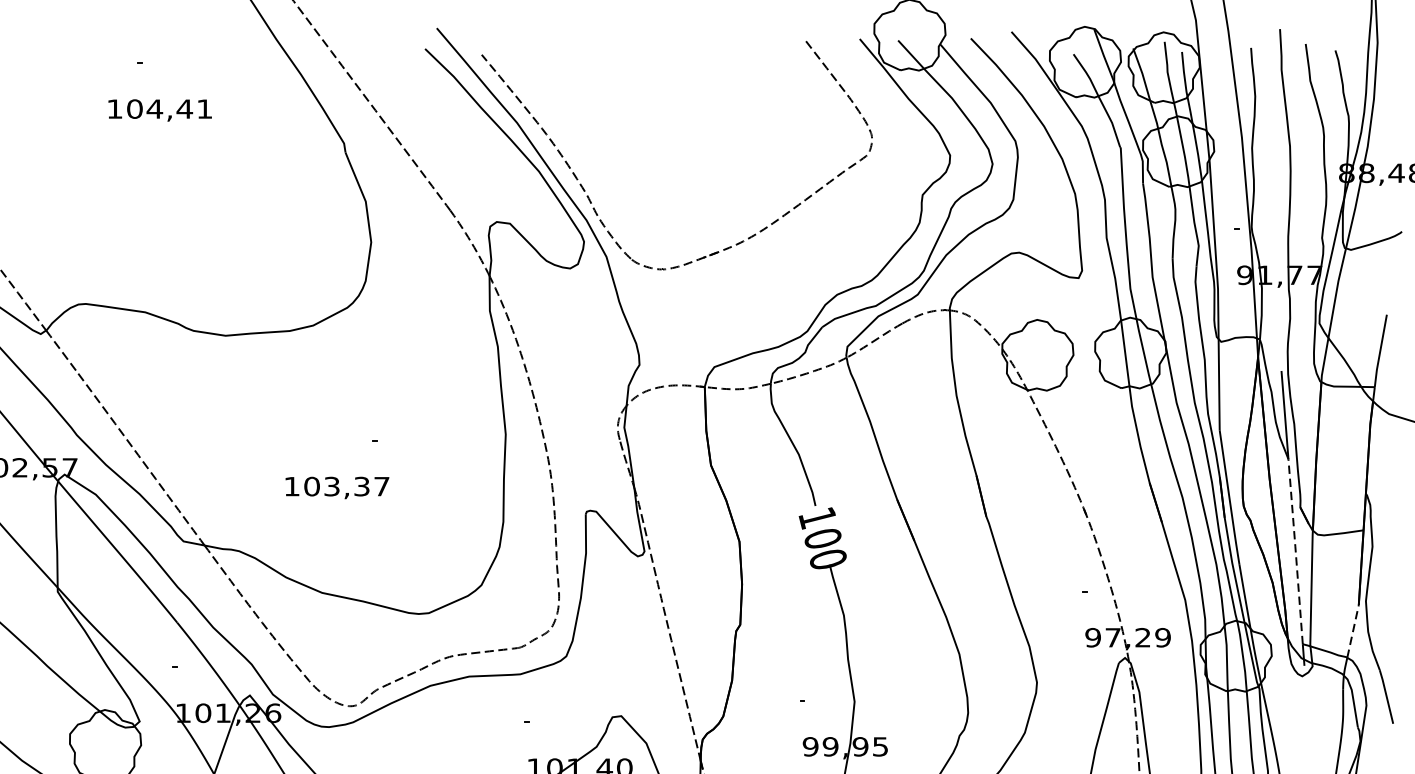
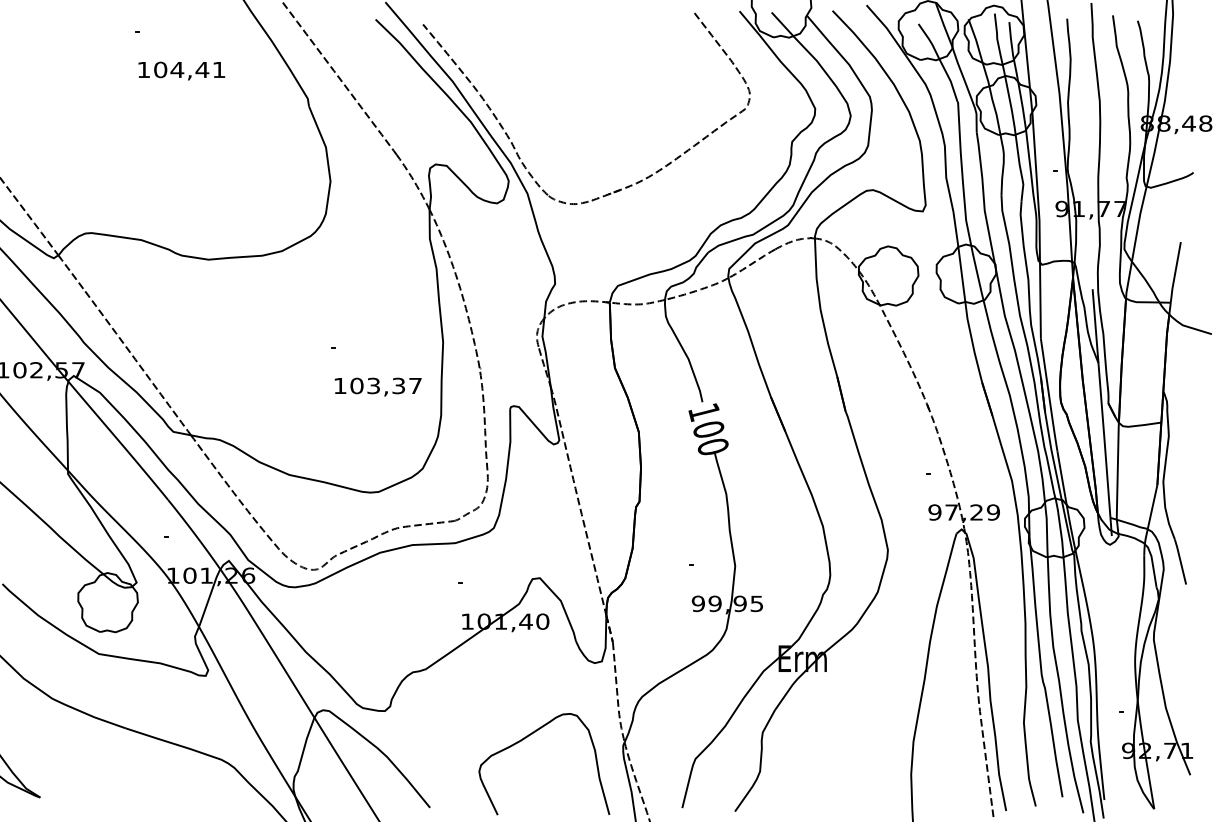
text: (159, 109) -> (181, 70), moved
text: (336, 487) -> (377, 386), moved
line: (1295, 550) -> (1104, 439), dashed -> solid
line: (1353, 631) -> (1152, 507), dashed -> solid

